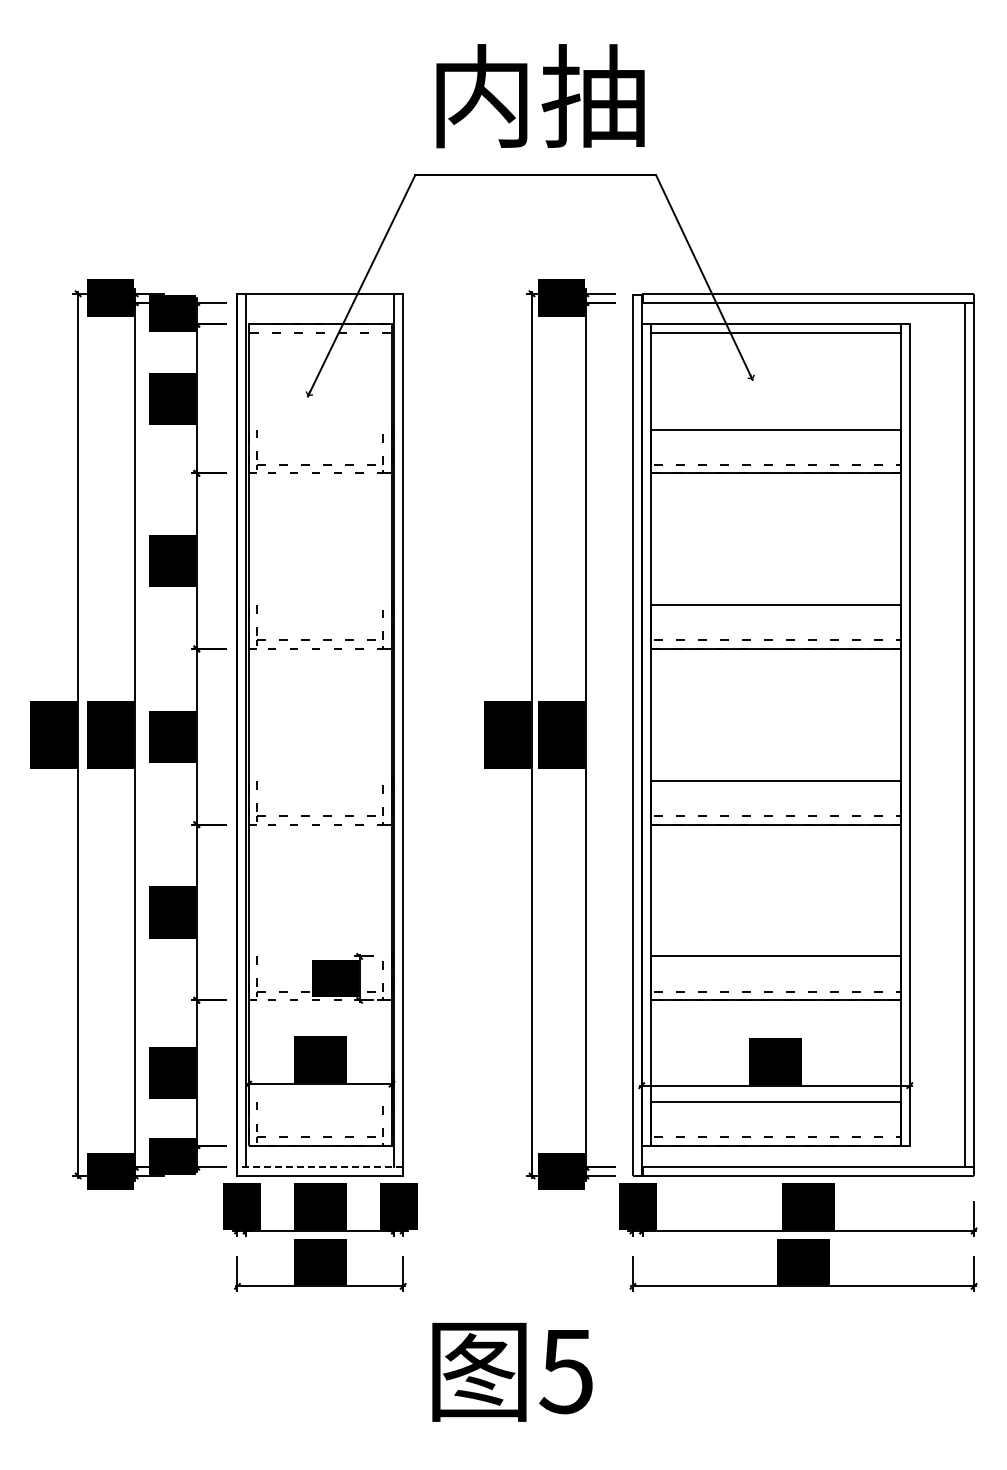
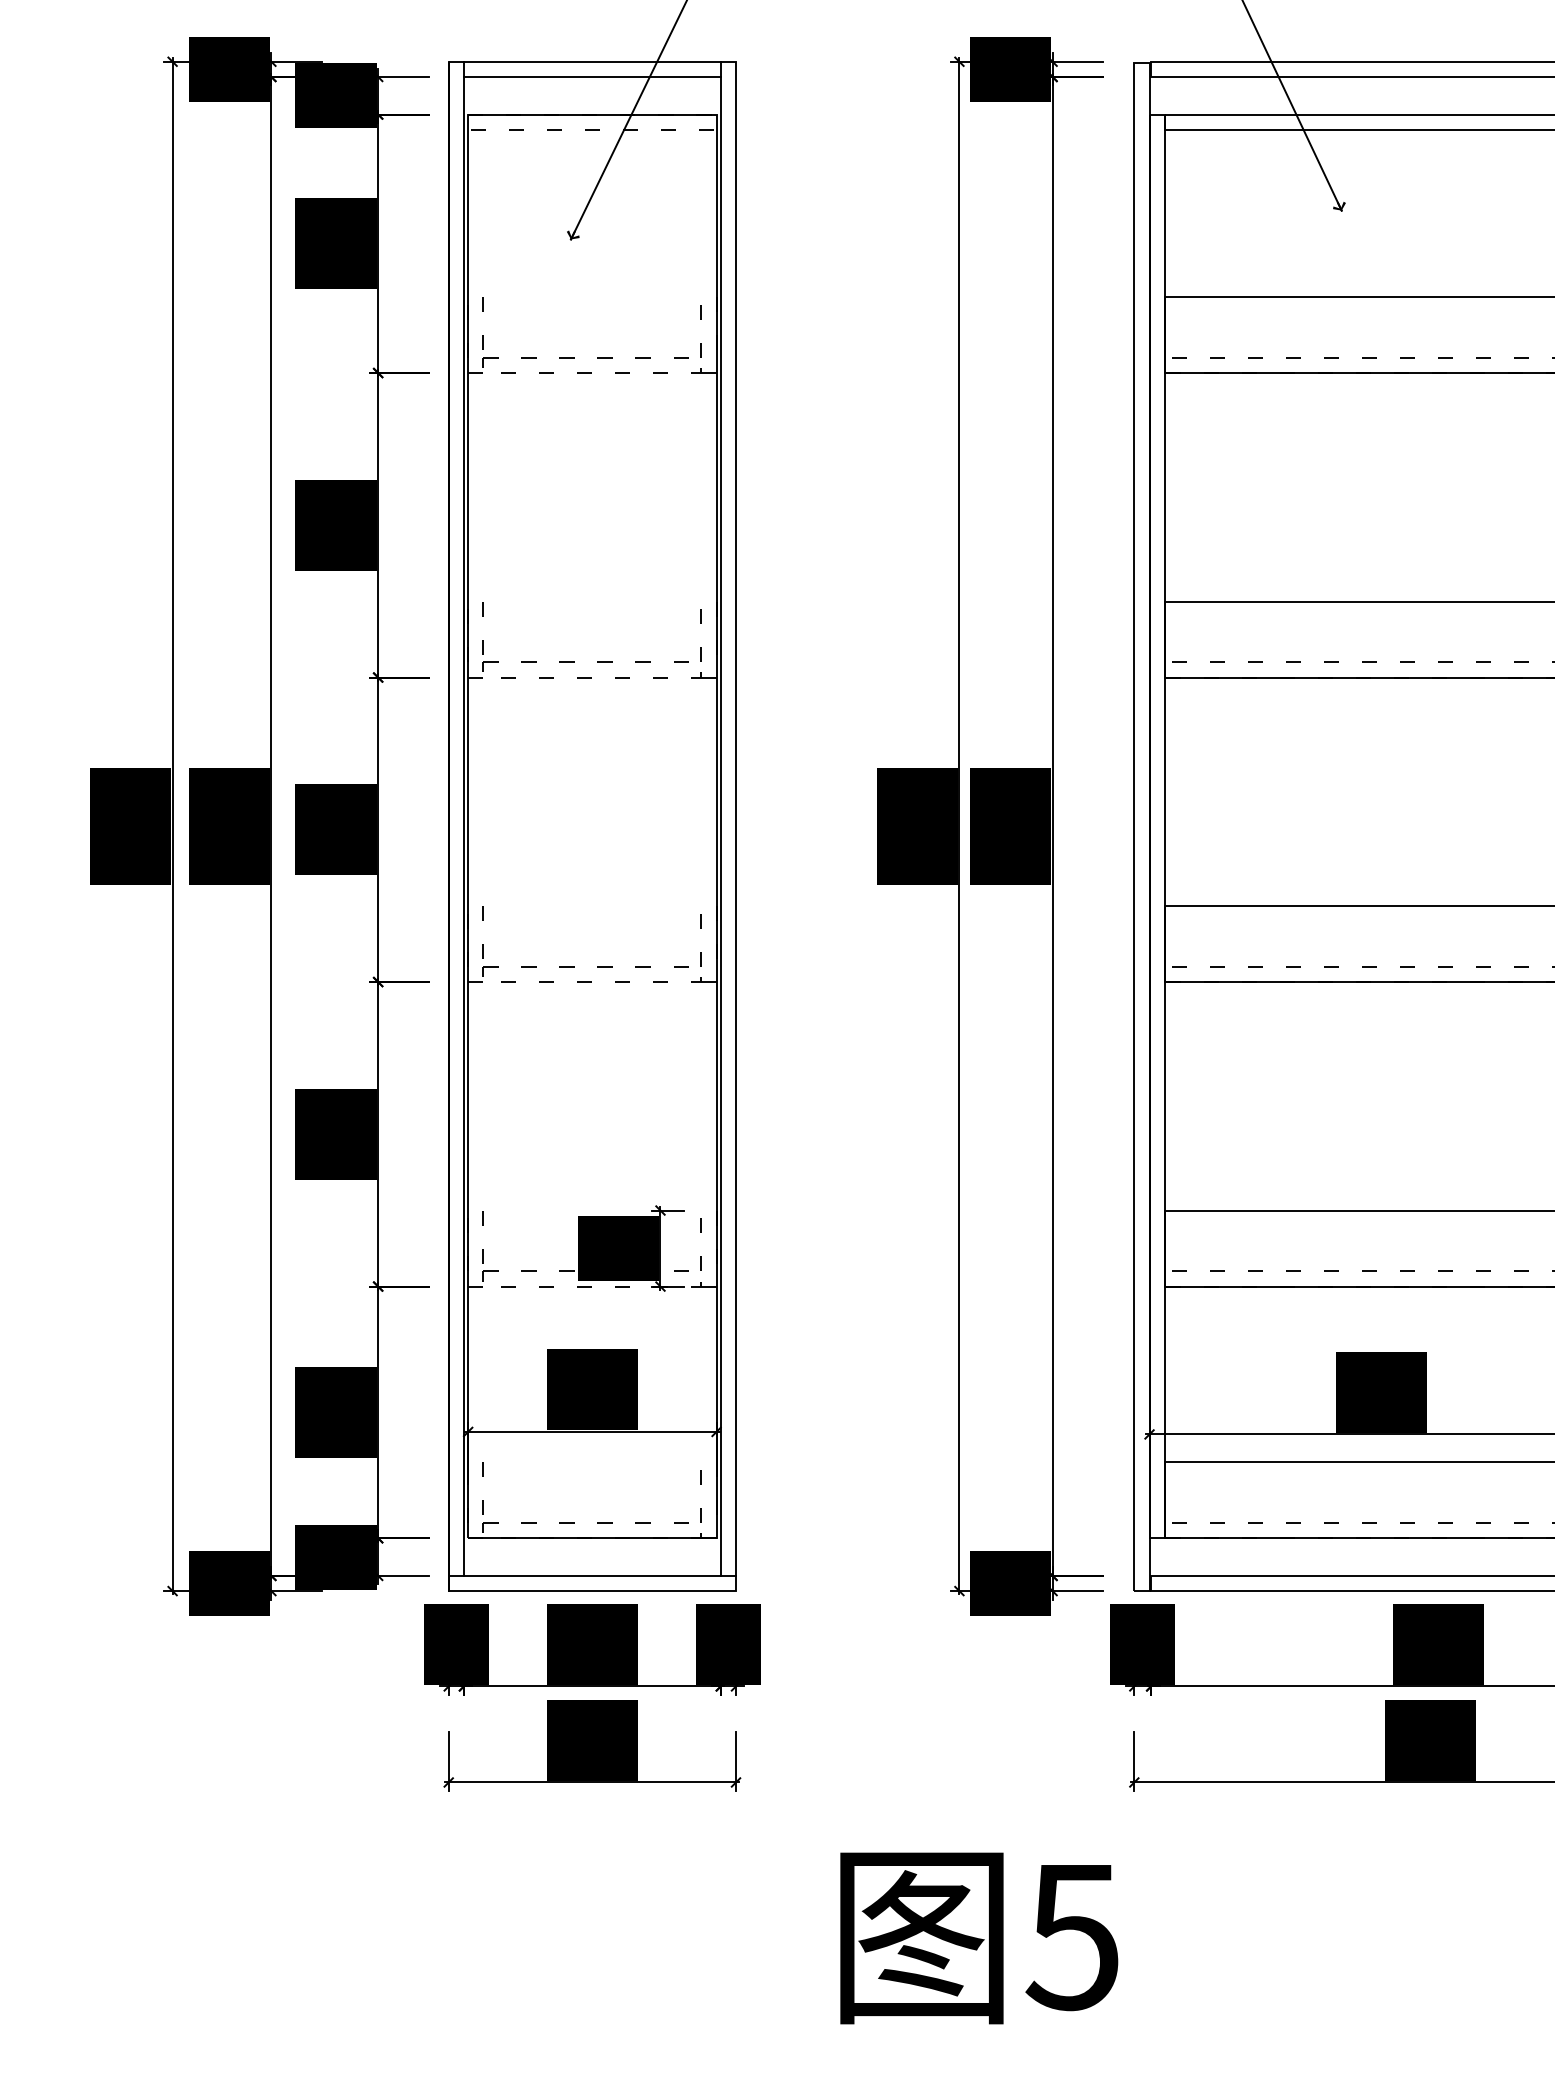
line: (320, 302) -> (592, 76), added
line: (320, 1167) -> (592, 1576), dashed -> solid
text: (512, 1371) -> (979, 1936), moved

